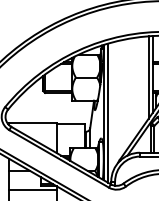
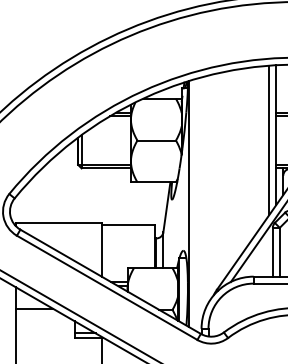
line: (107, 112) -> (194, 203), removed
line: (32, 190) -> (58, 345), removed

